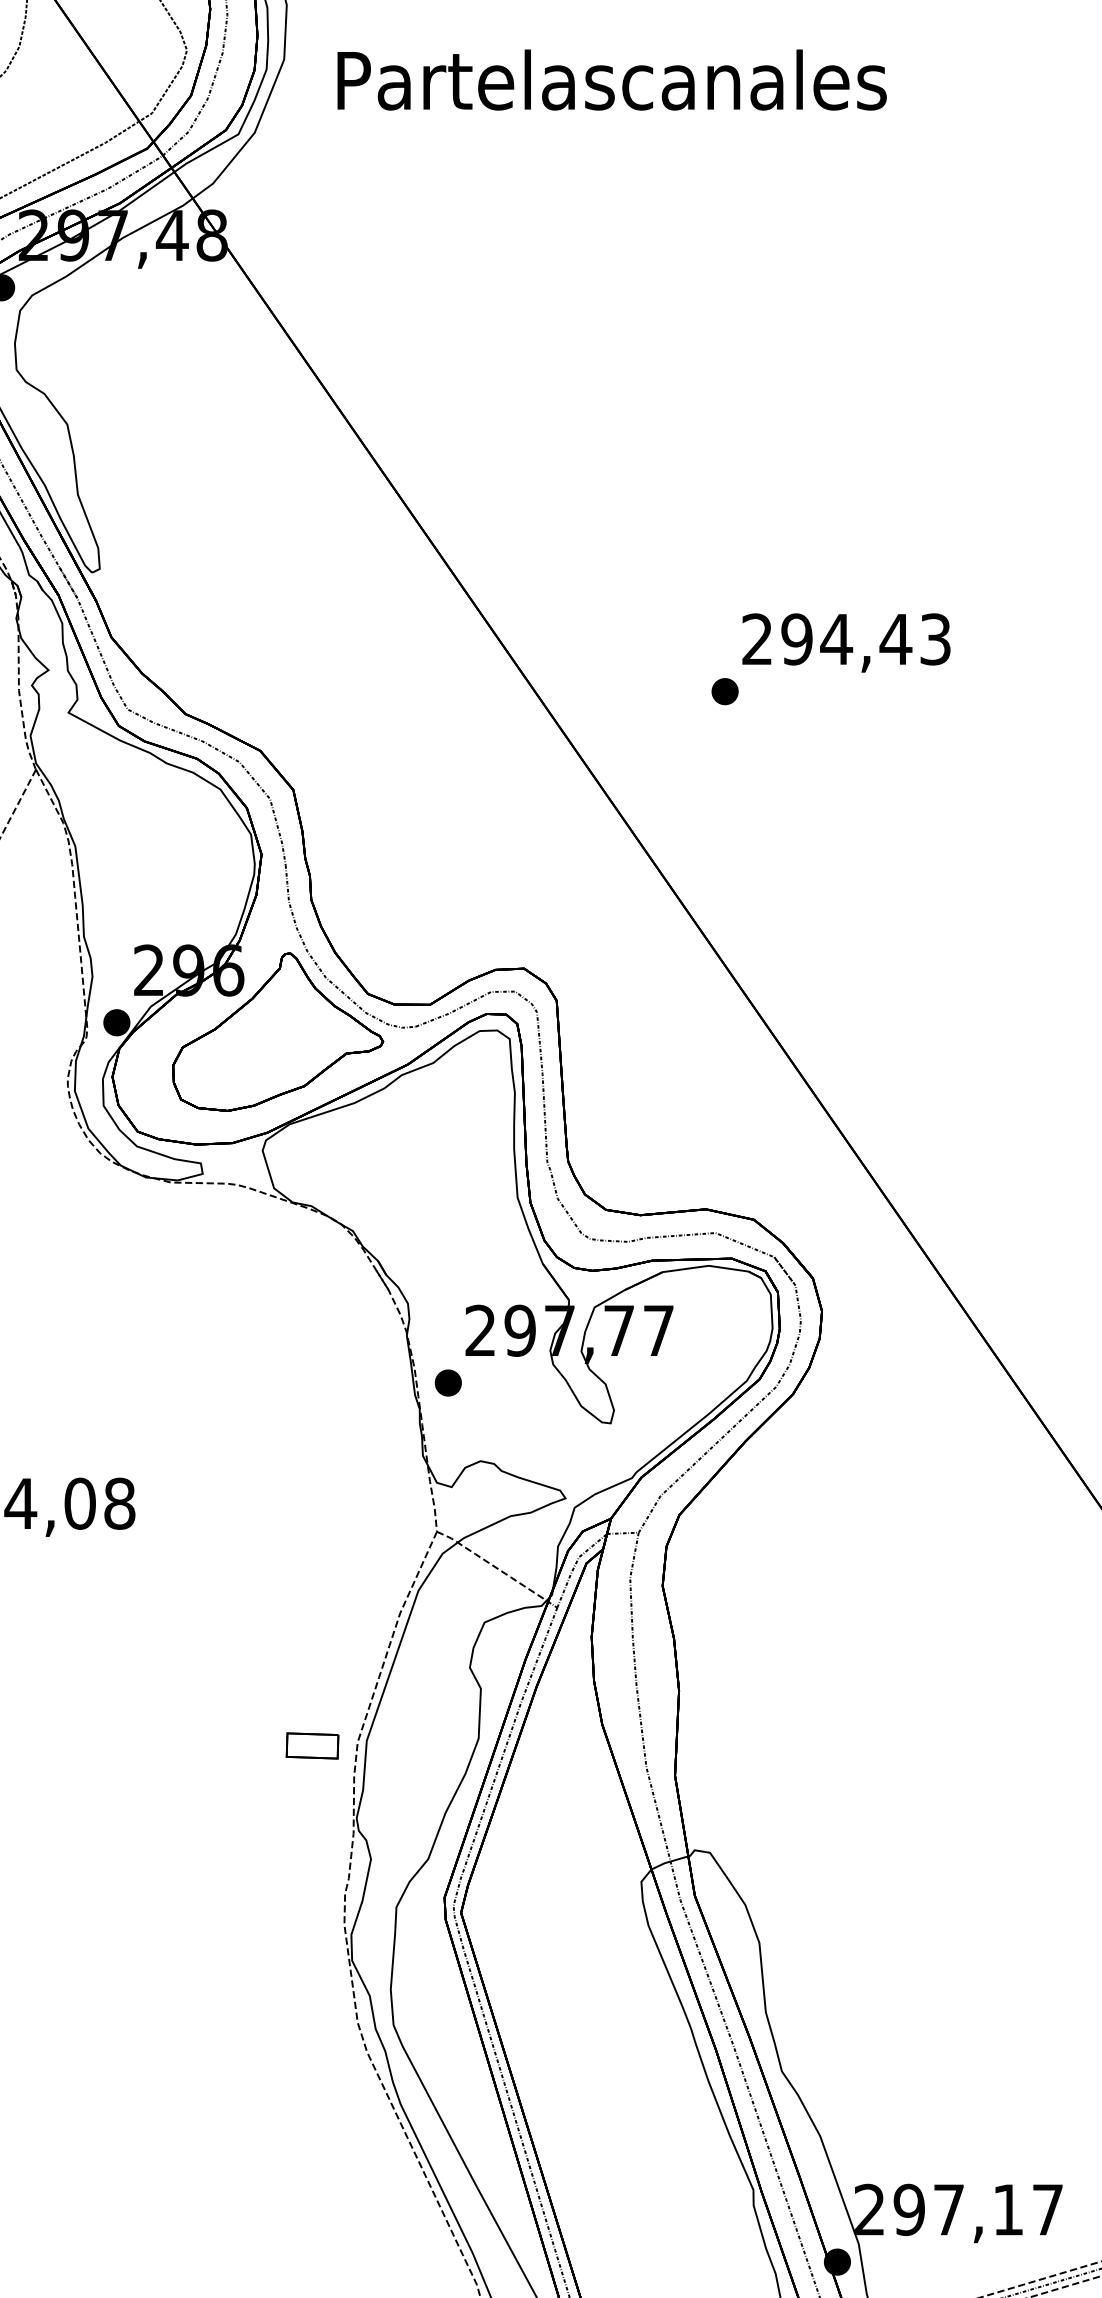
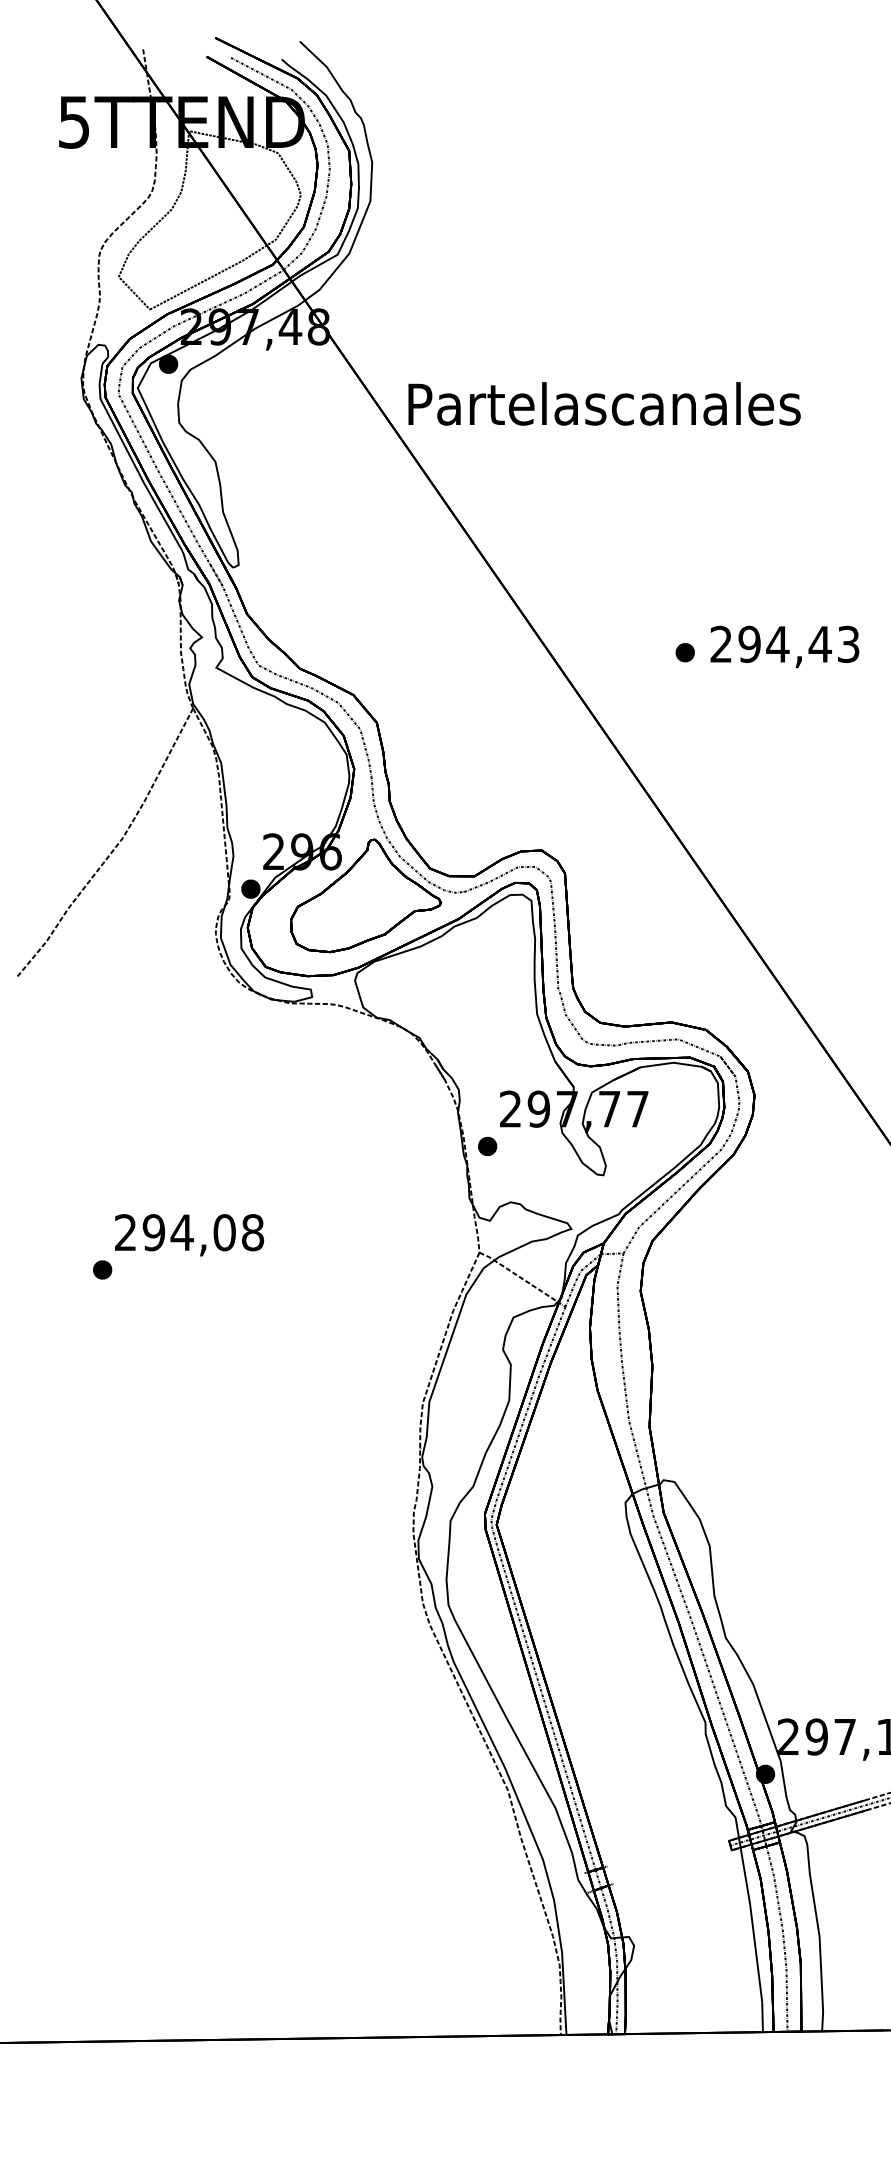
text: (612, 79) -> (604, 403), moved
text: (845, 642) -> (784, 646), moved
part: (312, 1745) -> (390, 1405), removed

